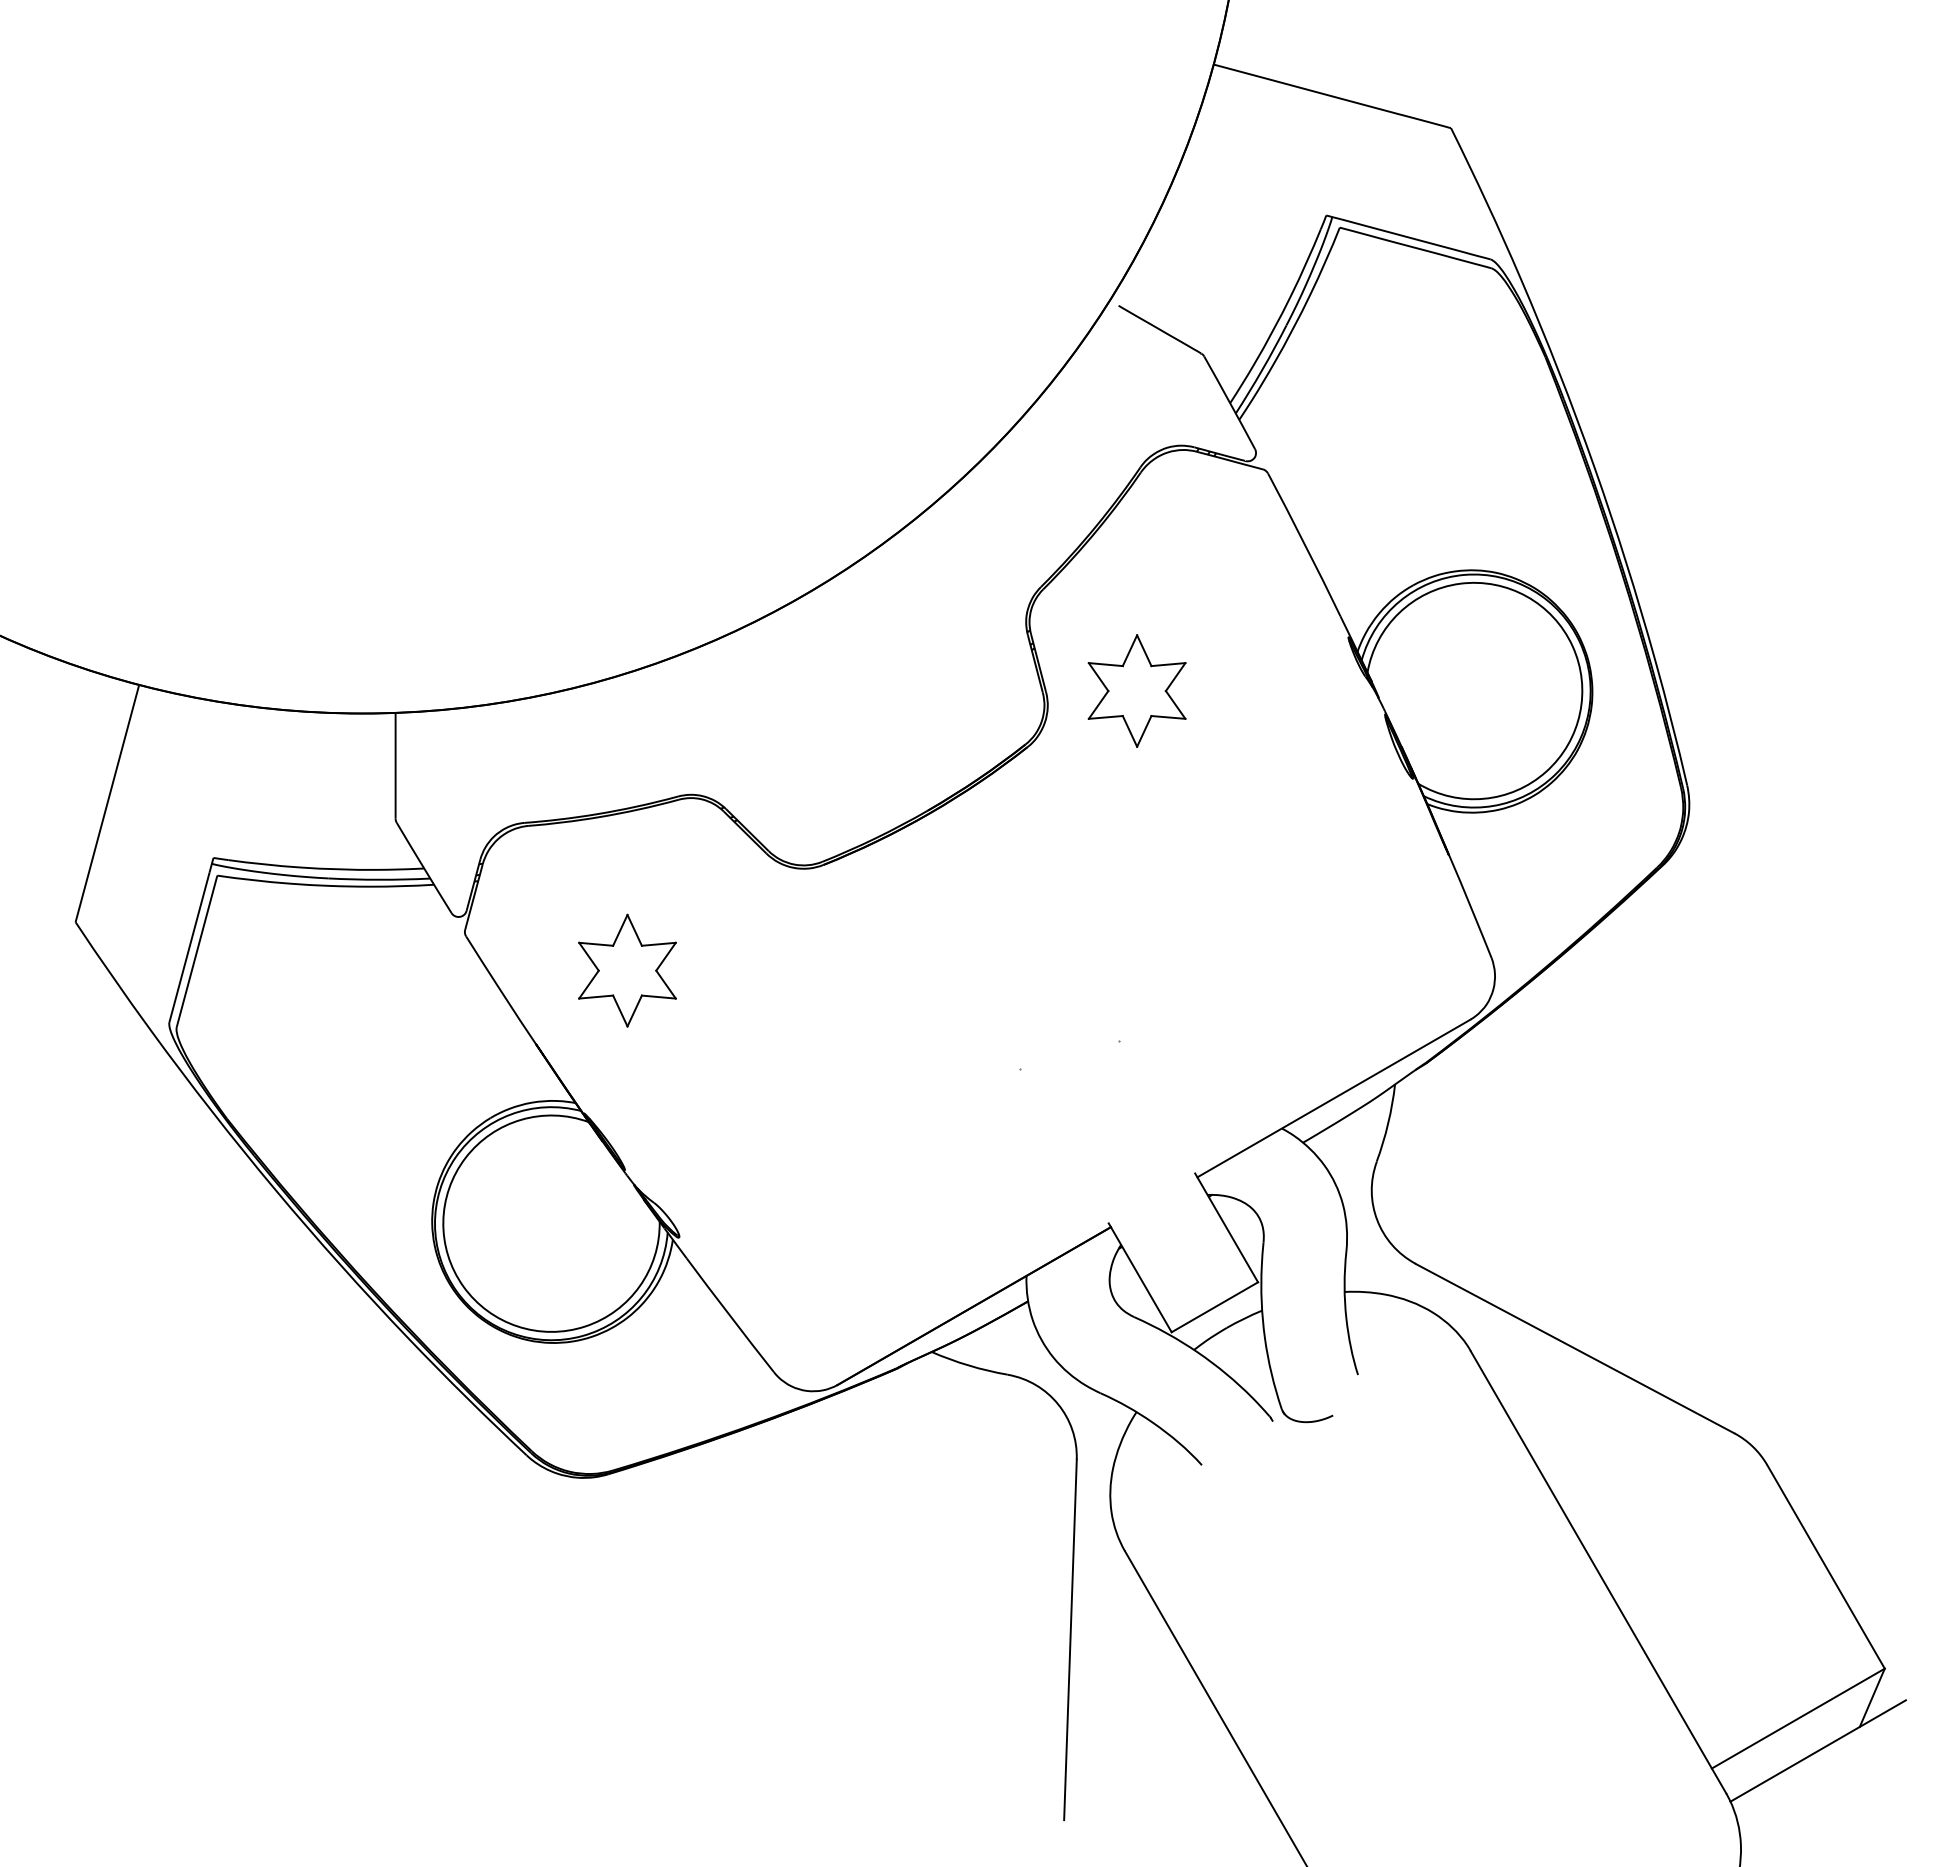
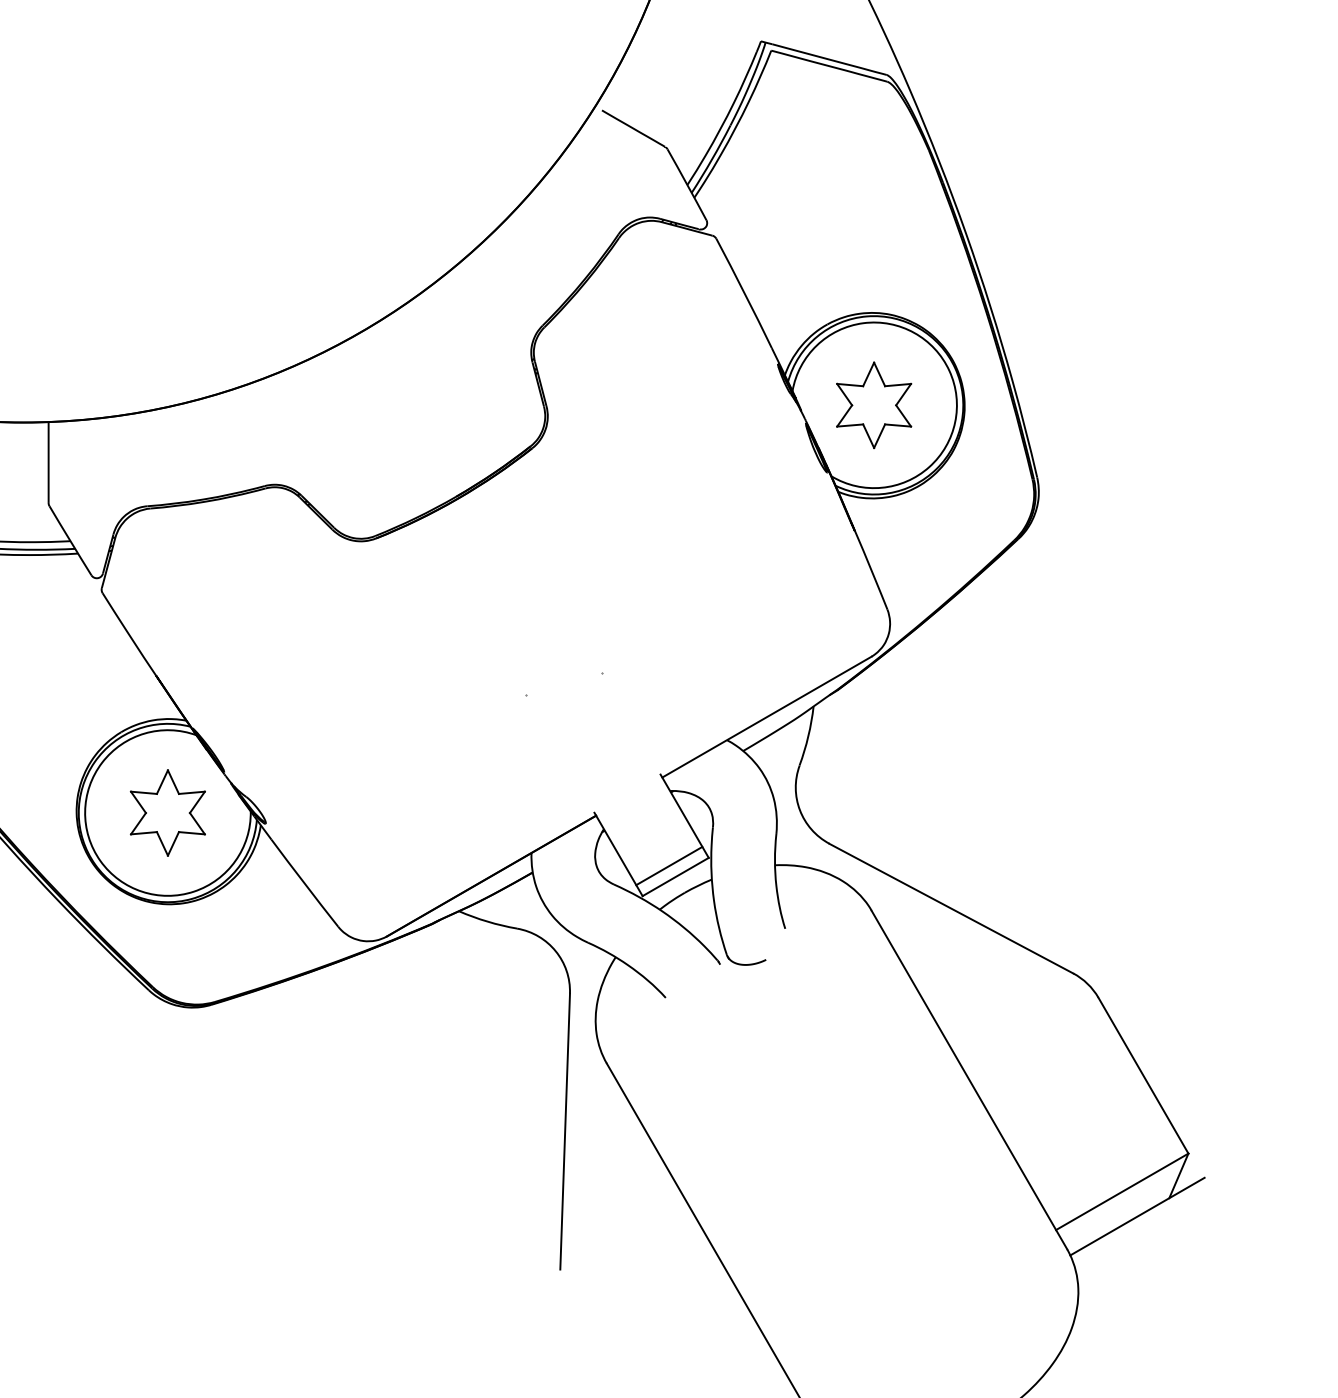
part: (1136, 690) -> (873, 404), moved
part: (627, 970) -> (167, 812), moved
line: (1206, 1292) -> (669, 865), added

